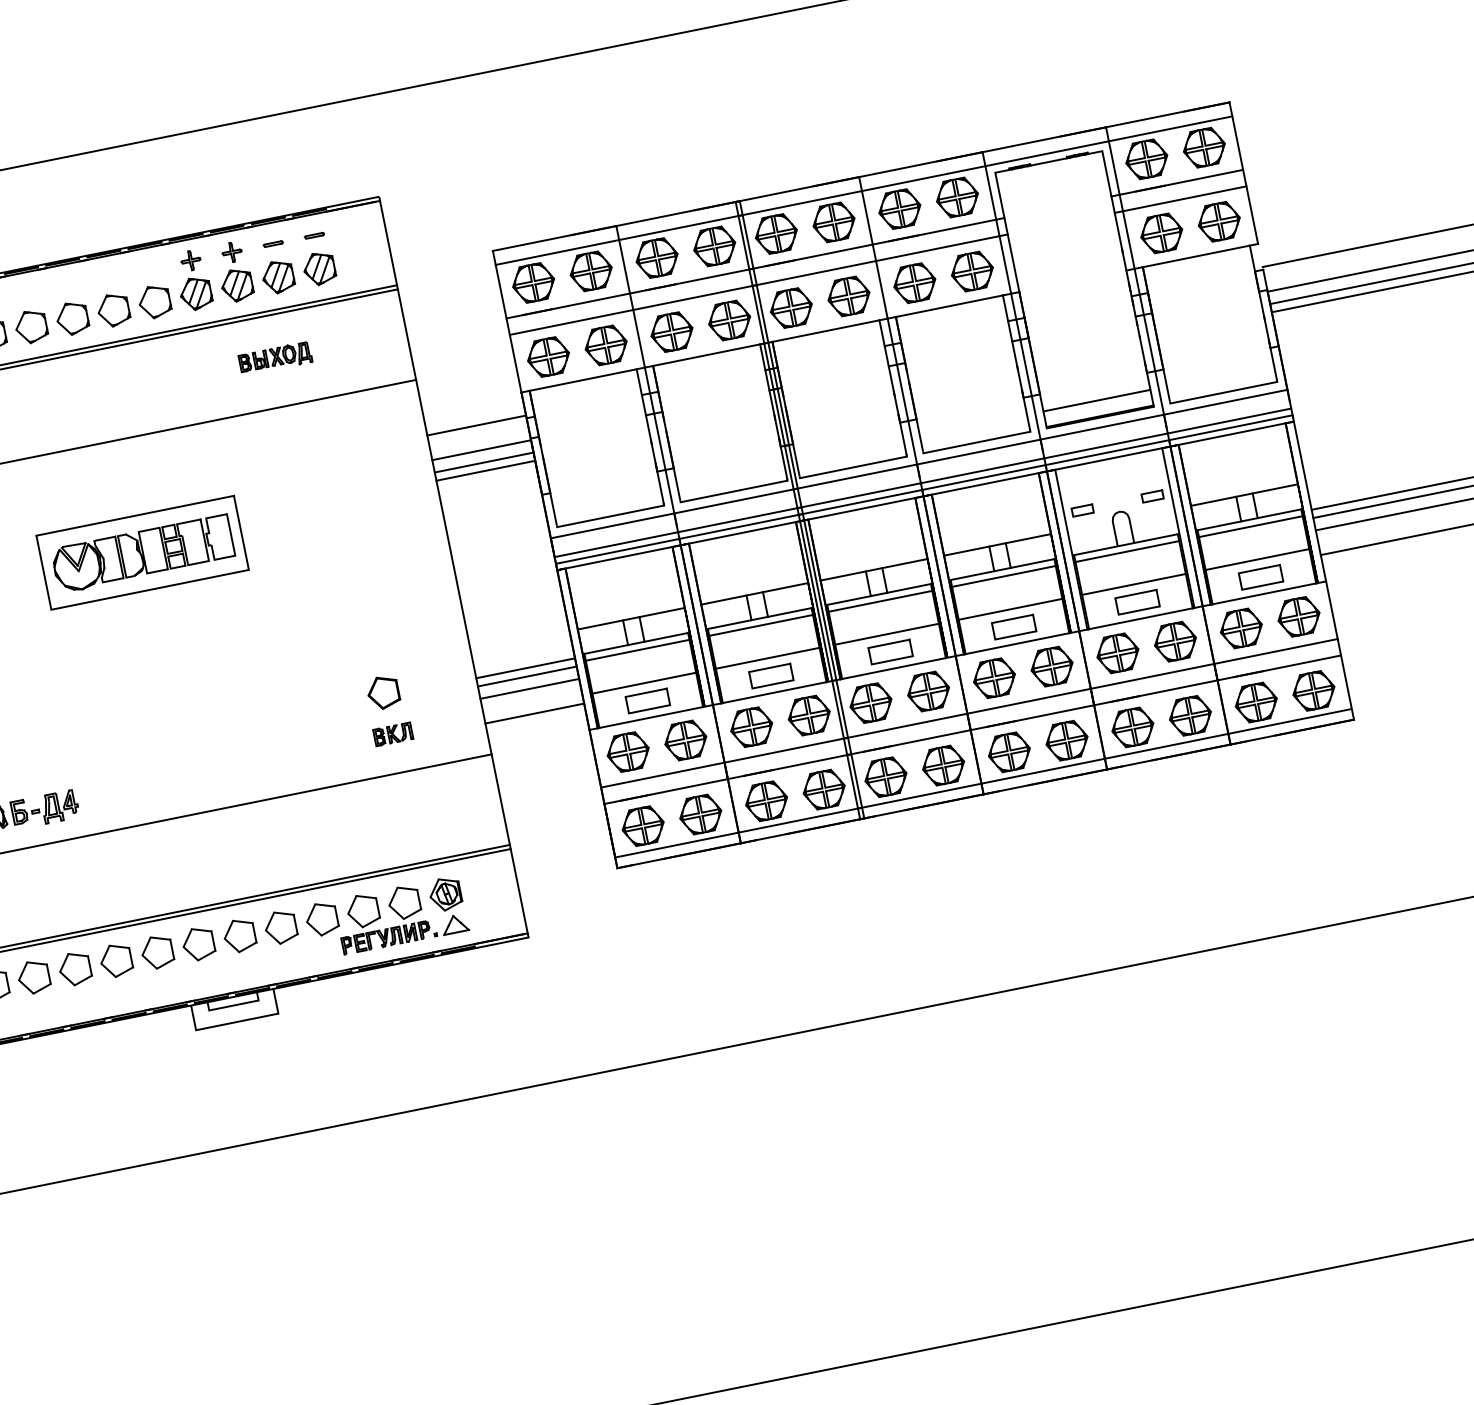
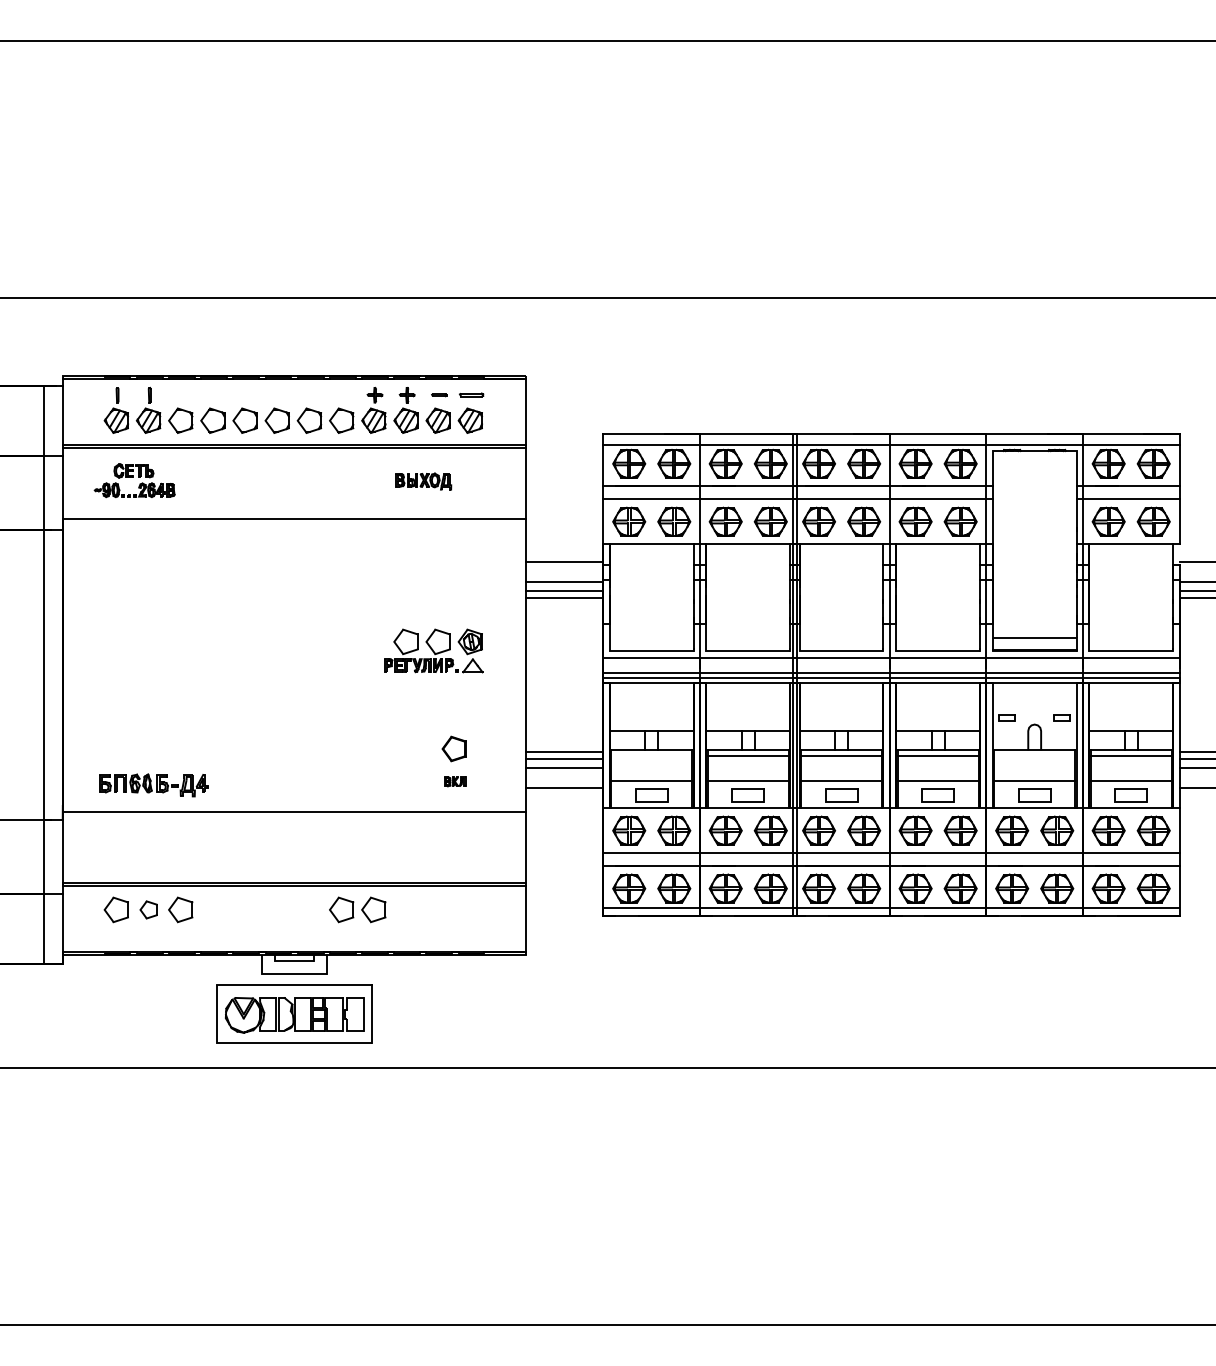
part: (314, 236) -> (471, 395), size x1.6
part: (142, 551) -> (294, 1013), moved
line: (1127, 551) -> (1034, 755), removed
line: (637, 650) -> (651, 755), removed
part: (393, 733) -> (455, 781), size x0.7
part: (400, 914) -> (433, 650), moved
part: (177, 947) -> (260, 909), removed
part: (33, 976) -> (148, 909), size x0.7

